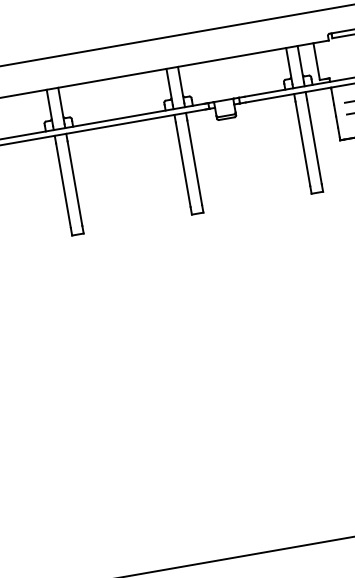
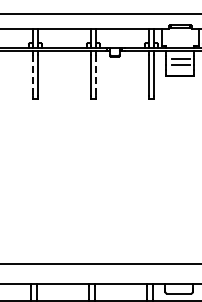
line: (195, 163) -> (96, 75), solid -> dashed
line: (63, 186) -> (32, 75), solid -> dashed

